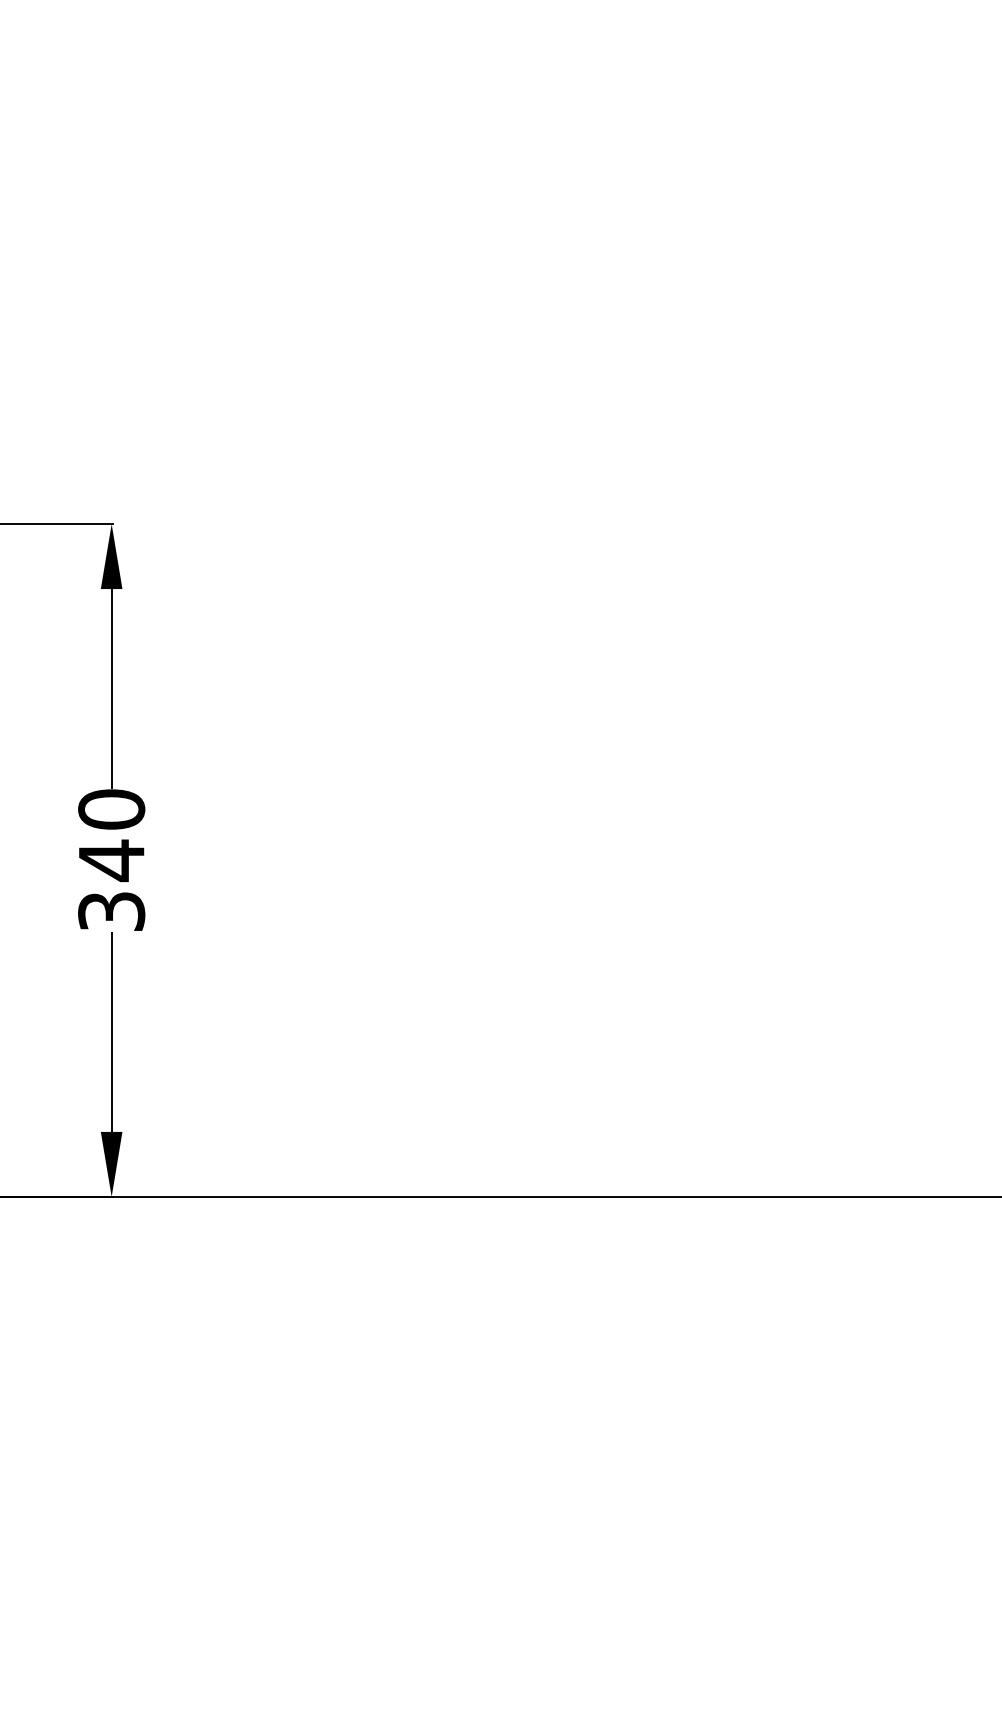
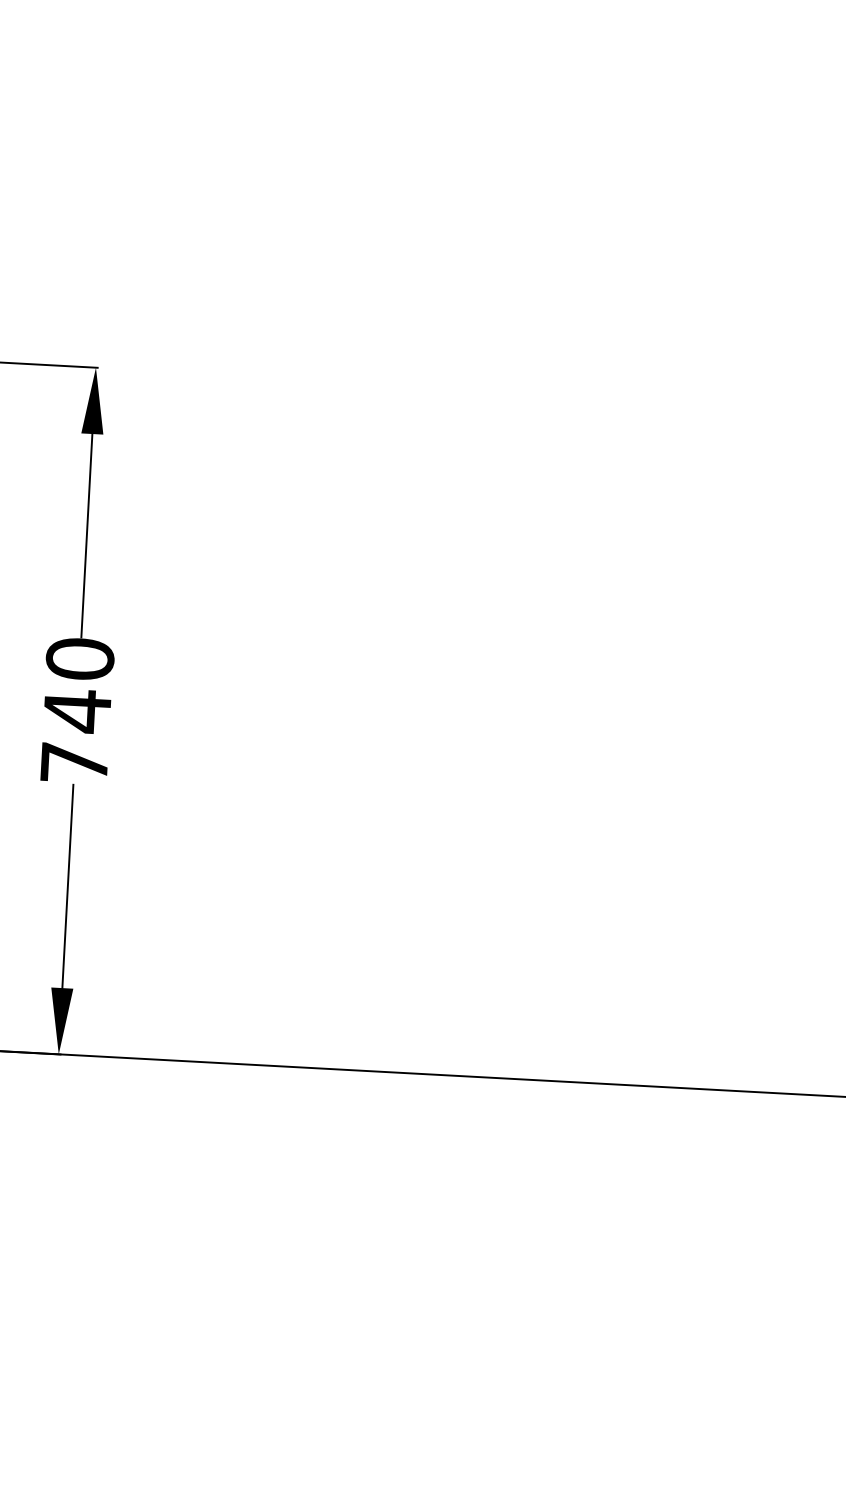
text: (111, 911) -> (74, 763), 340 -> 740

